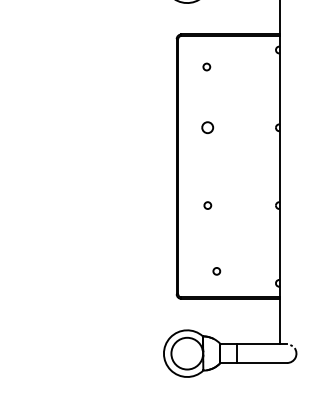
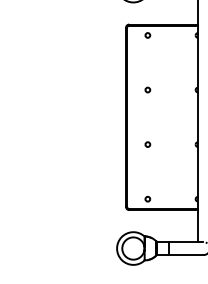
part: (206, 66) -> (147, 35), moved
part: (207, 127) -> (147, 89), size x0.62
part: (216, 271) -> (147, 199), moved

